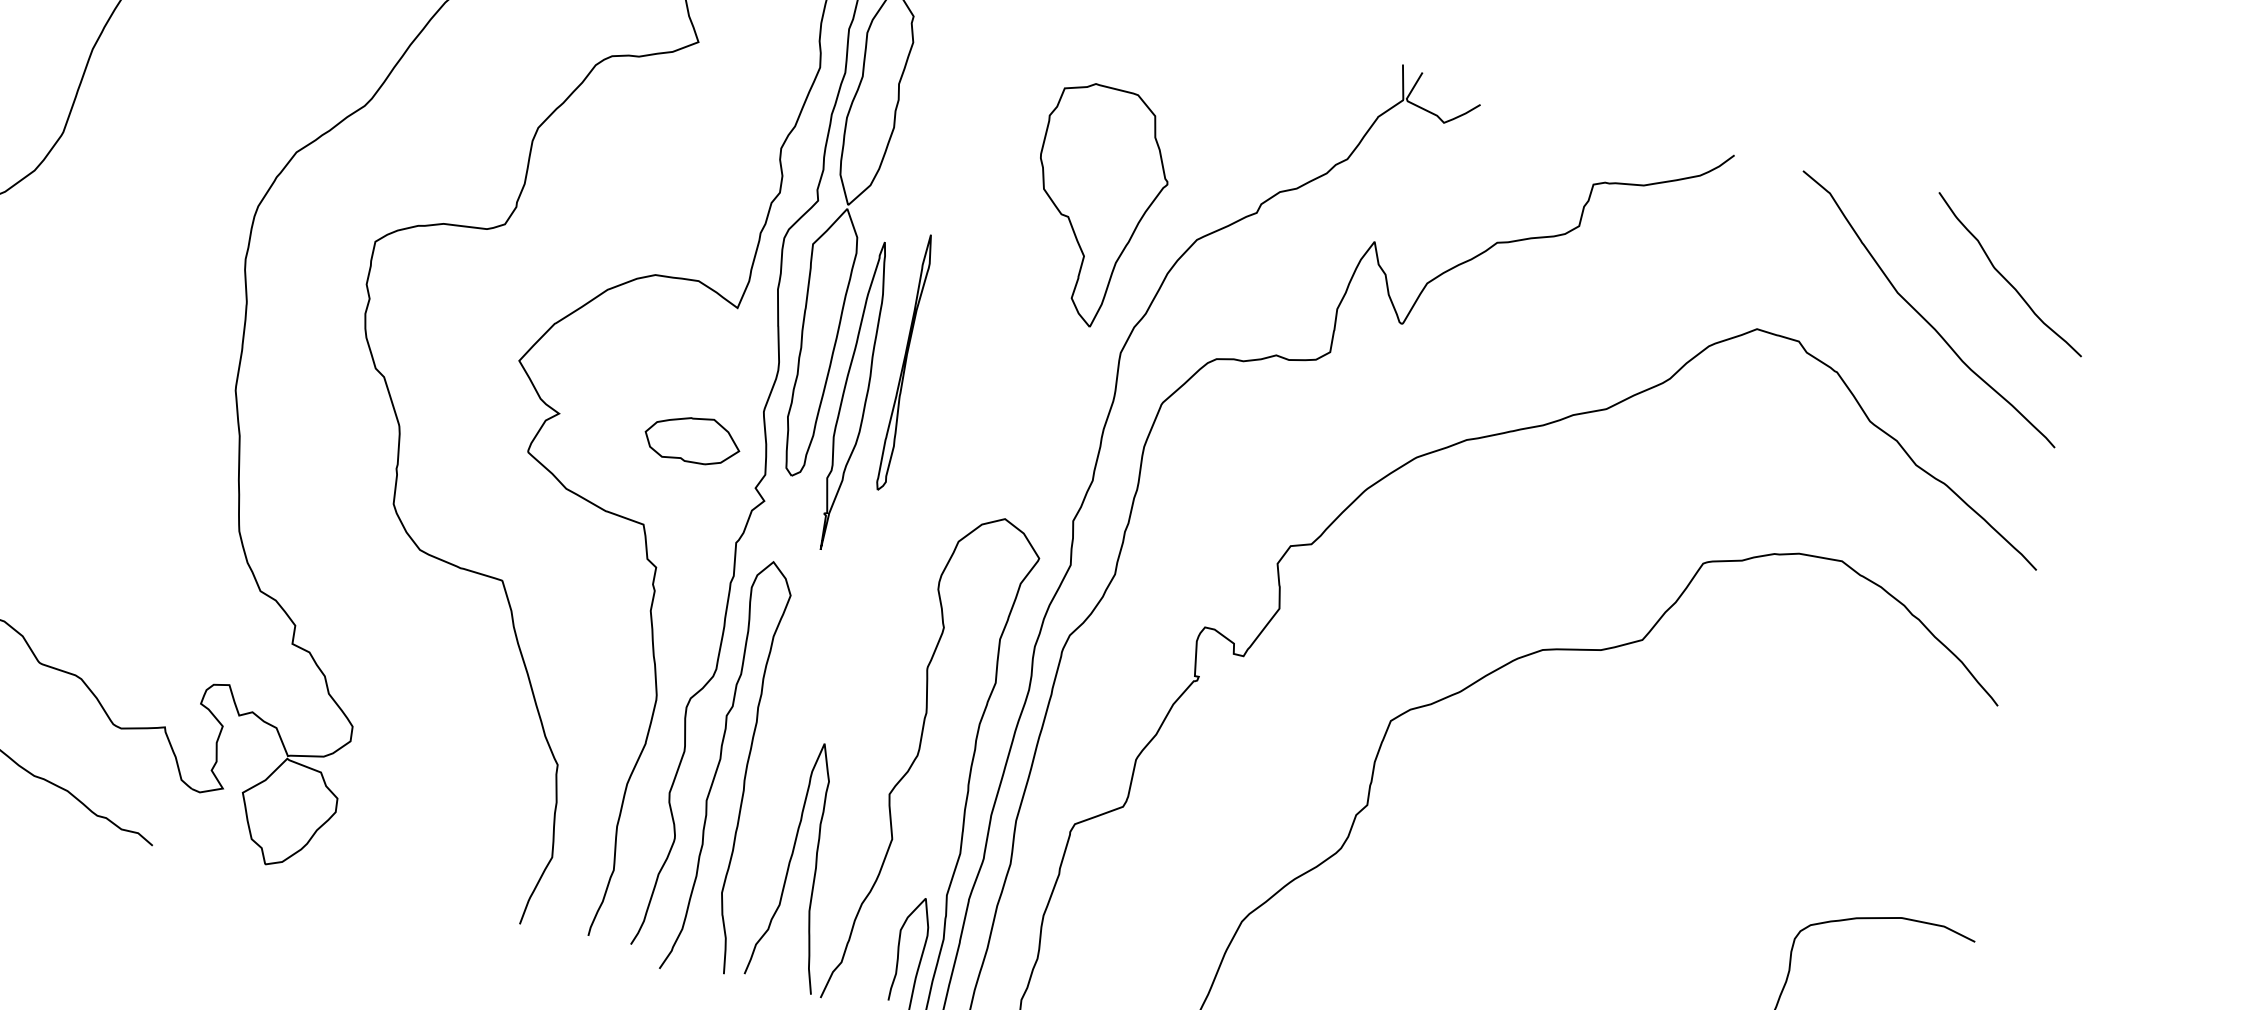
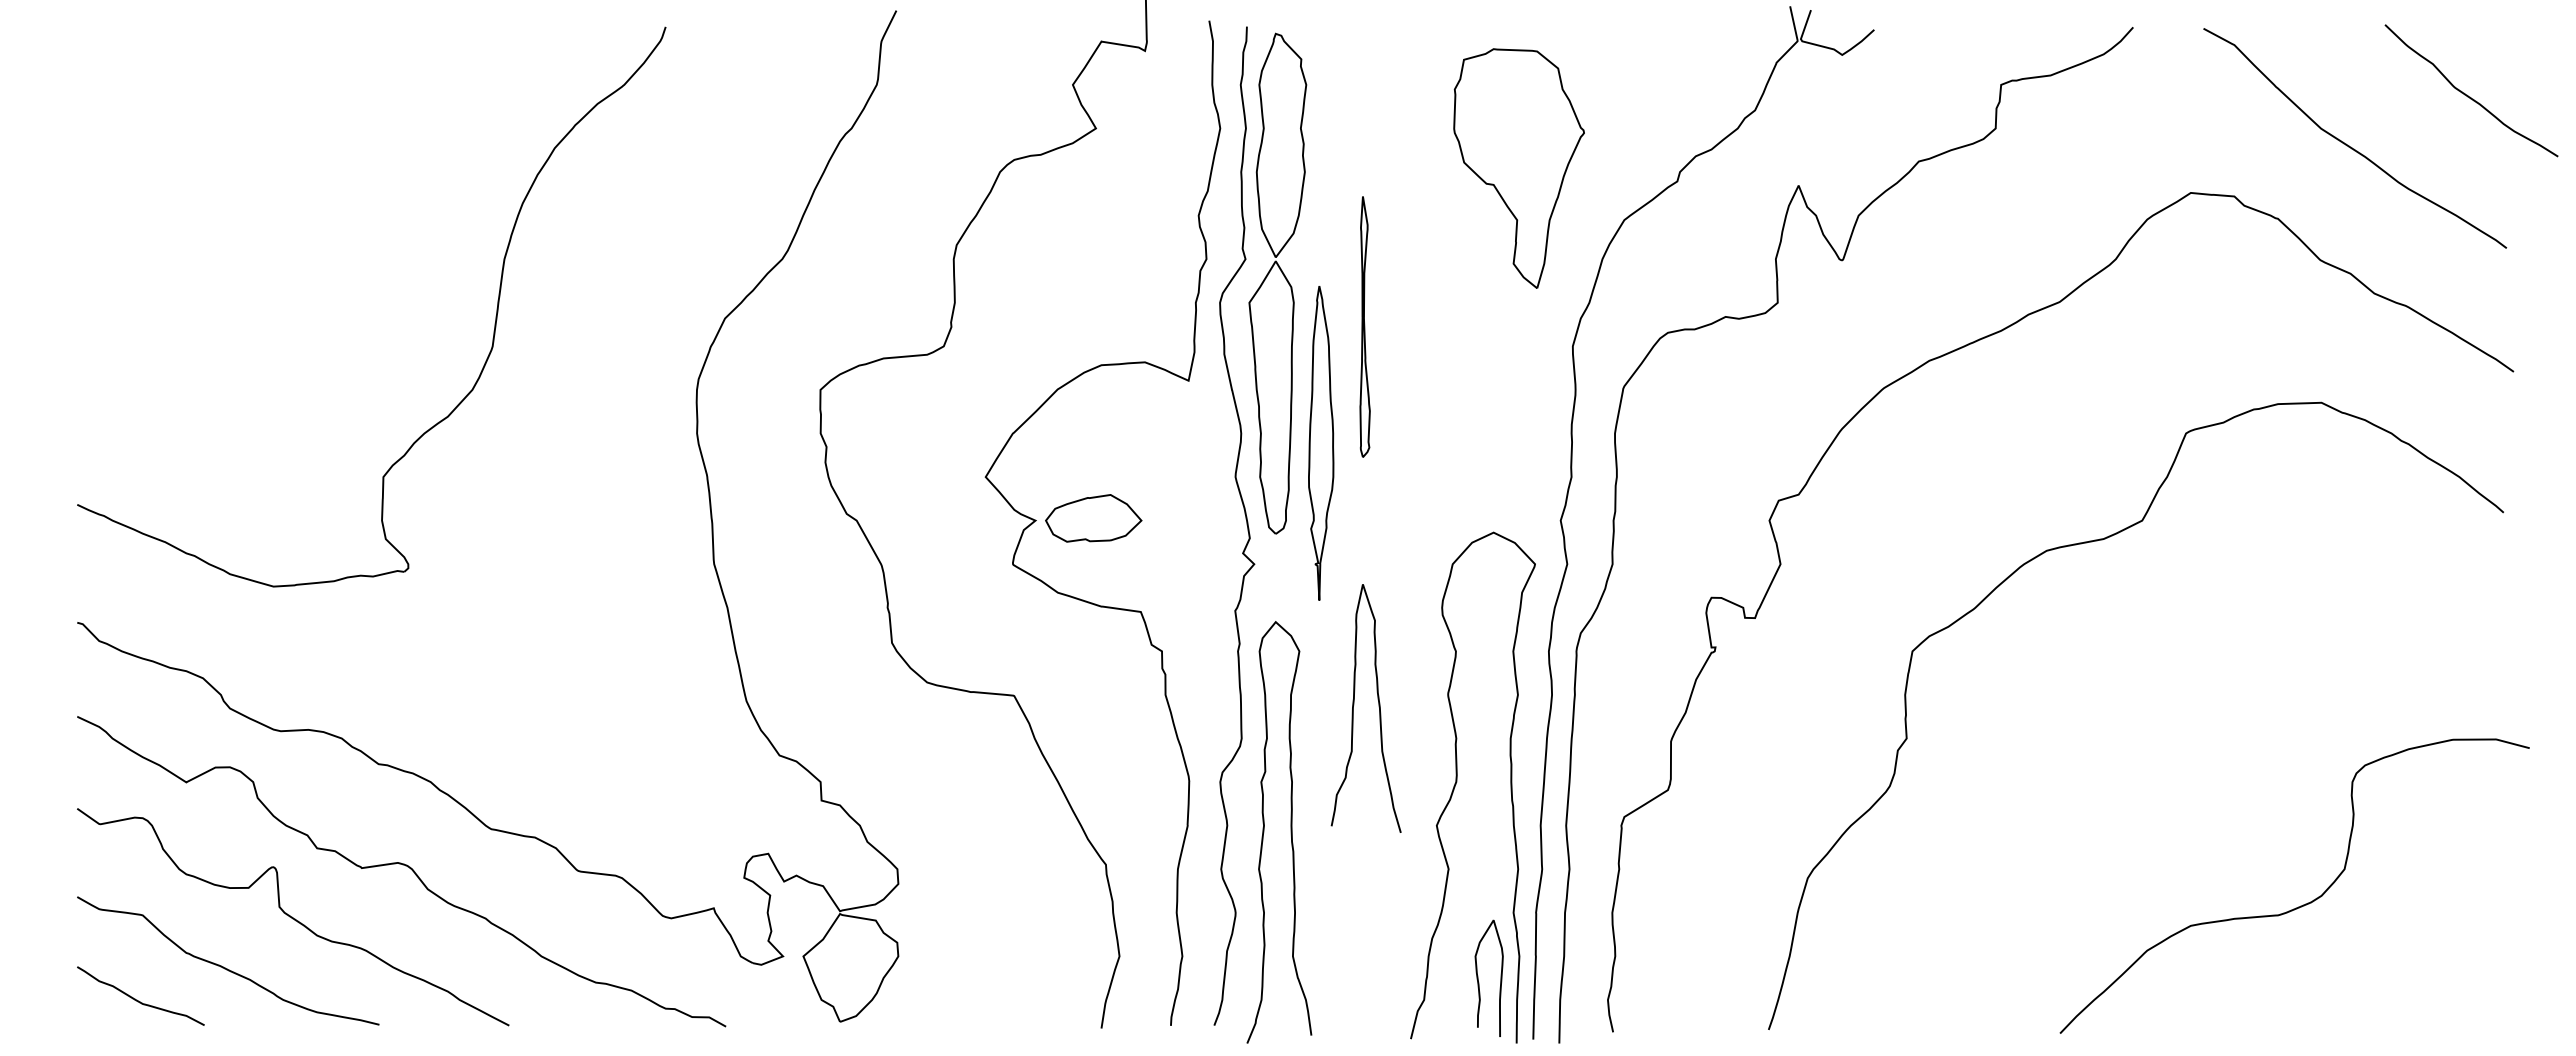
part: (1095, 205) -> (1518, 168), moved
curve: (2005, 277) -> (2467, 94), moved
part: (905, 362) -> (1364, 326), moved
part: (692, 439) -> (1093, 518), moved
curve: (791, 860) -> (1354, 705), moved

